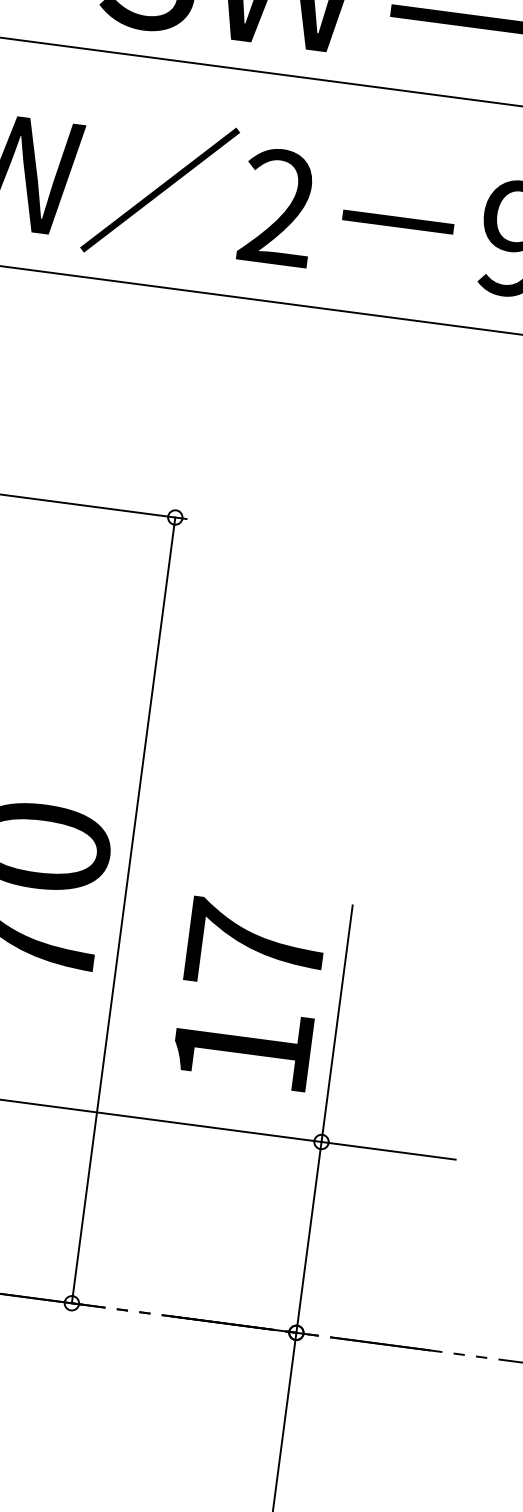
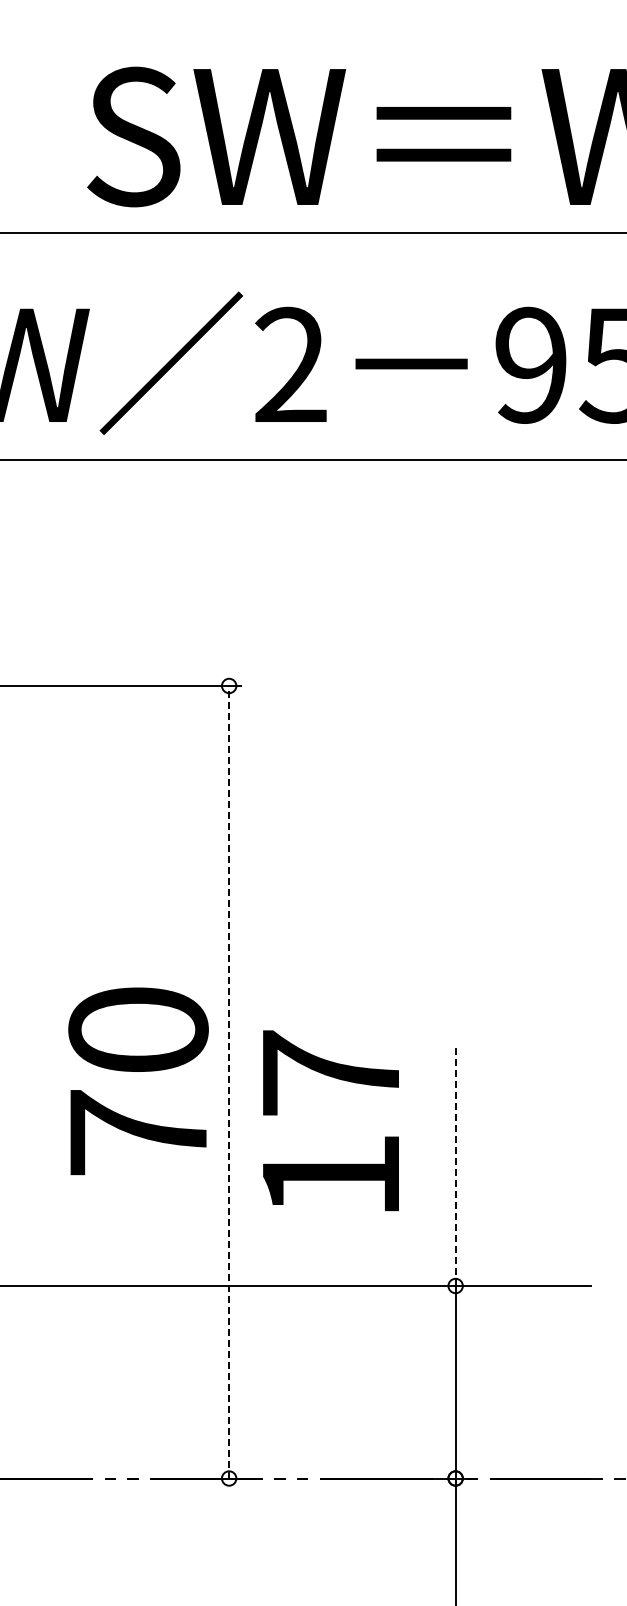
line: (124, 909) -> (229, 1081), solid -> dashed
text: (249, 993) -> (330, 1120), moved
line: (336, 1023) -> (455, 1166), solid -> dashed

